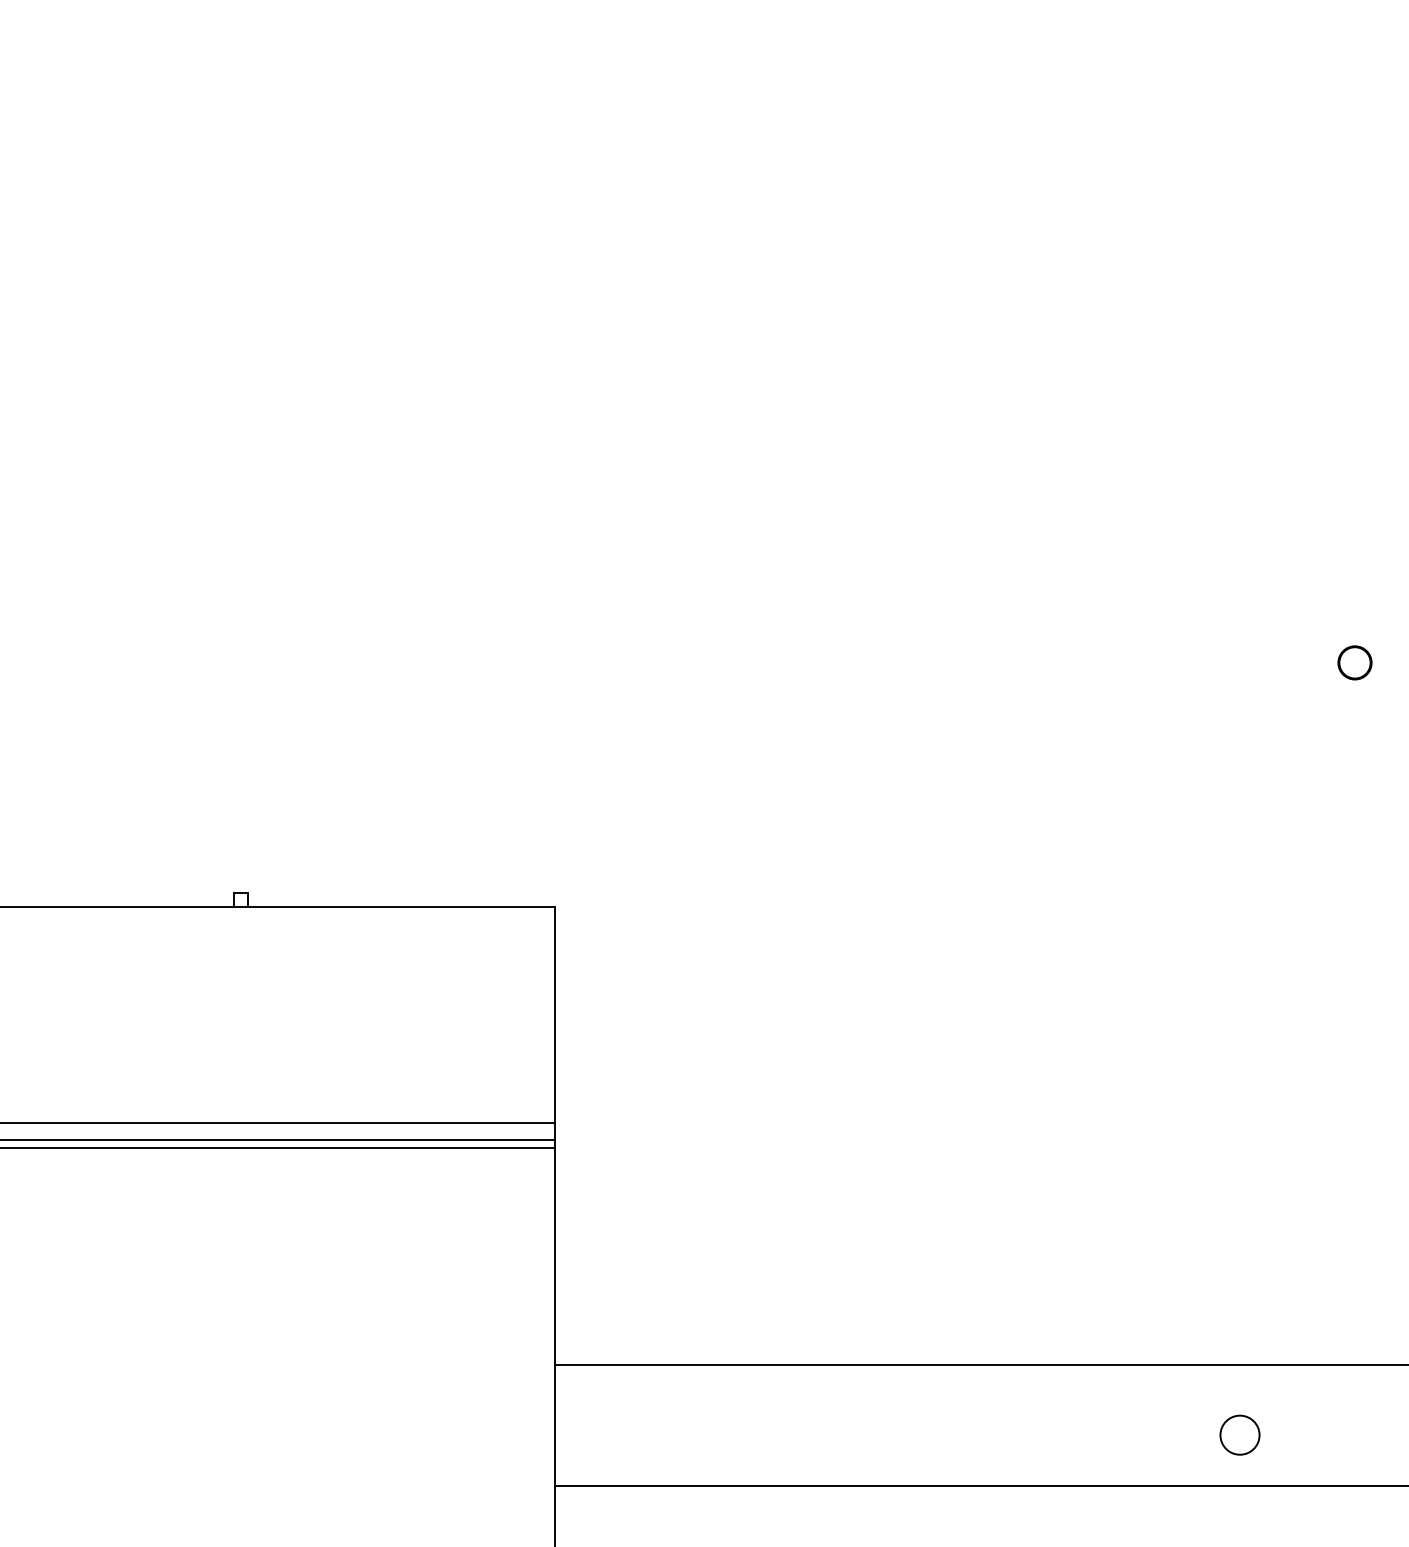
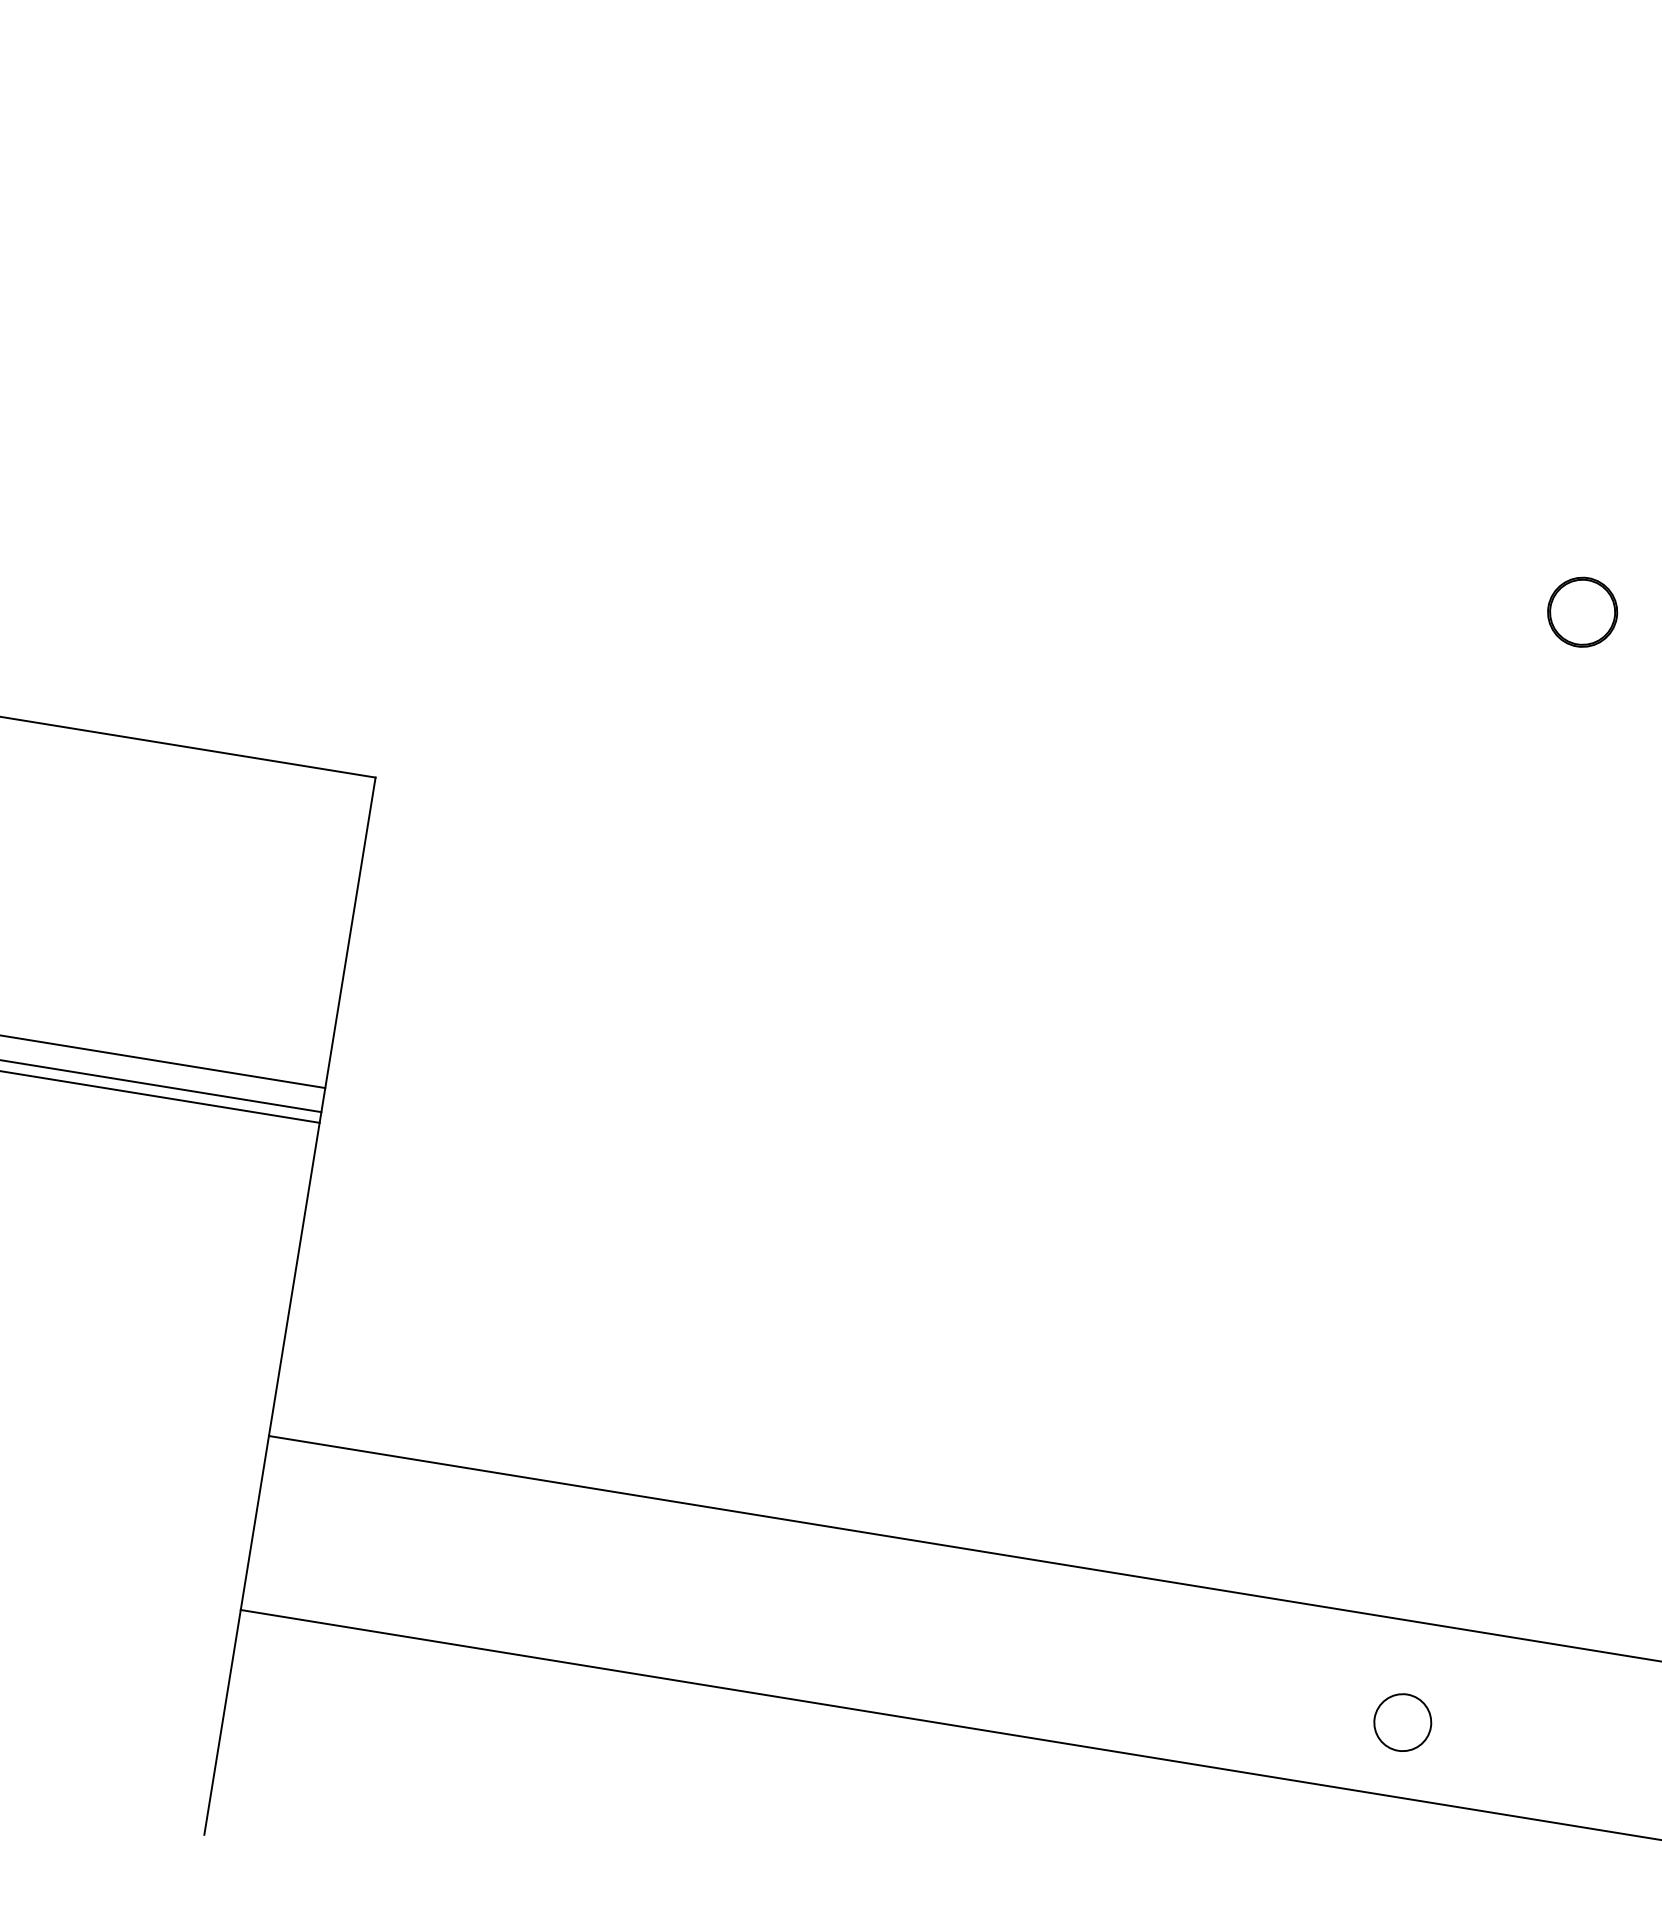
circle: (1354, 662) -> (1581, 611), size x1.43
circle: (1239, 1434) -> (1402, 1721), moved

